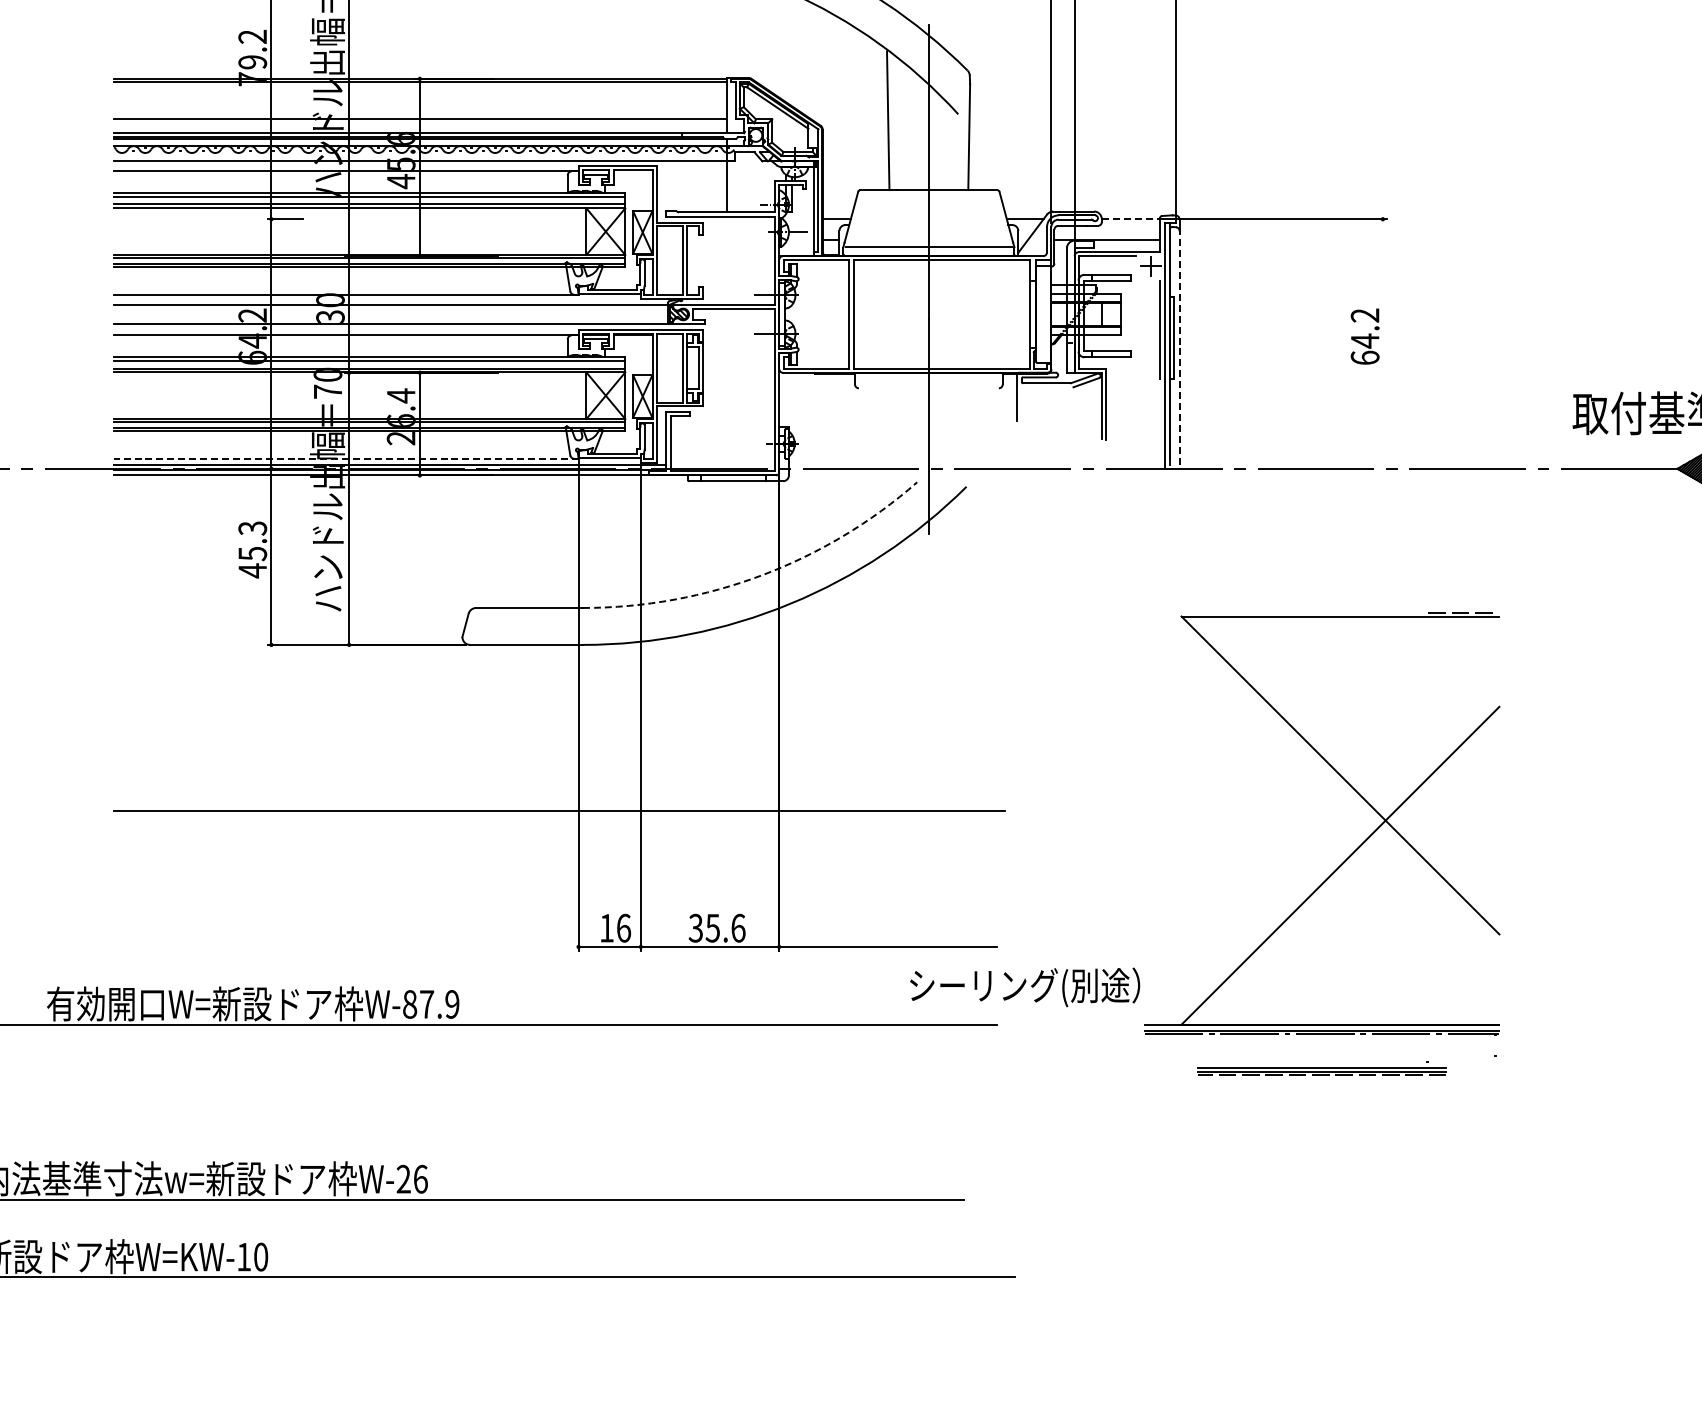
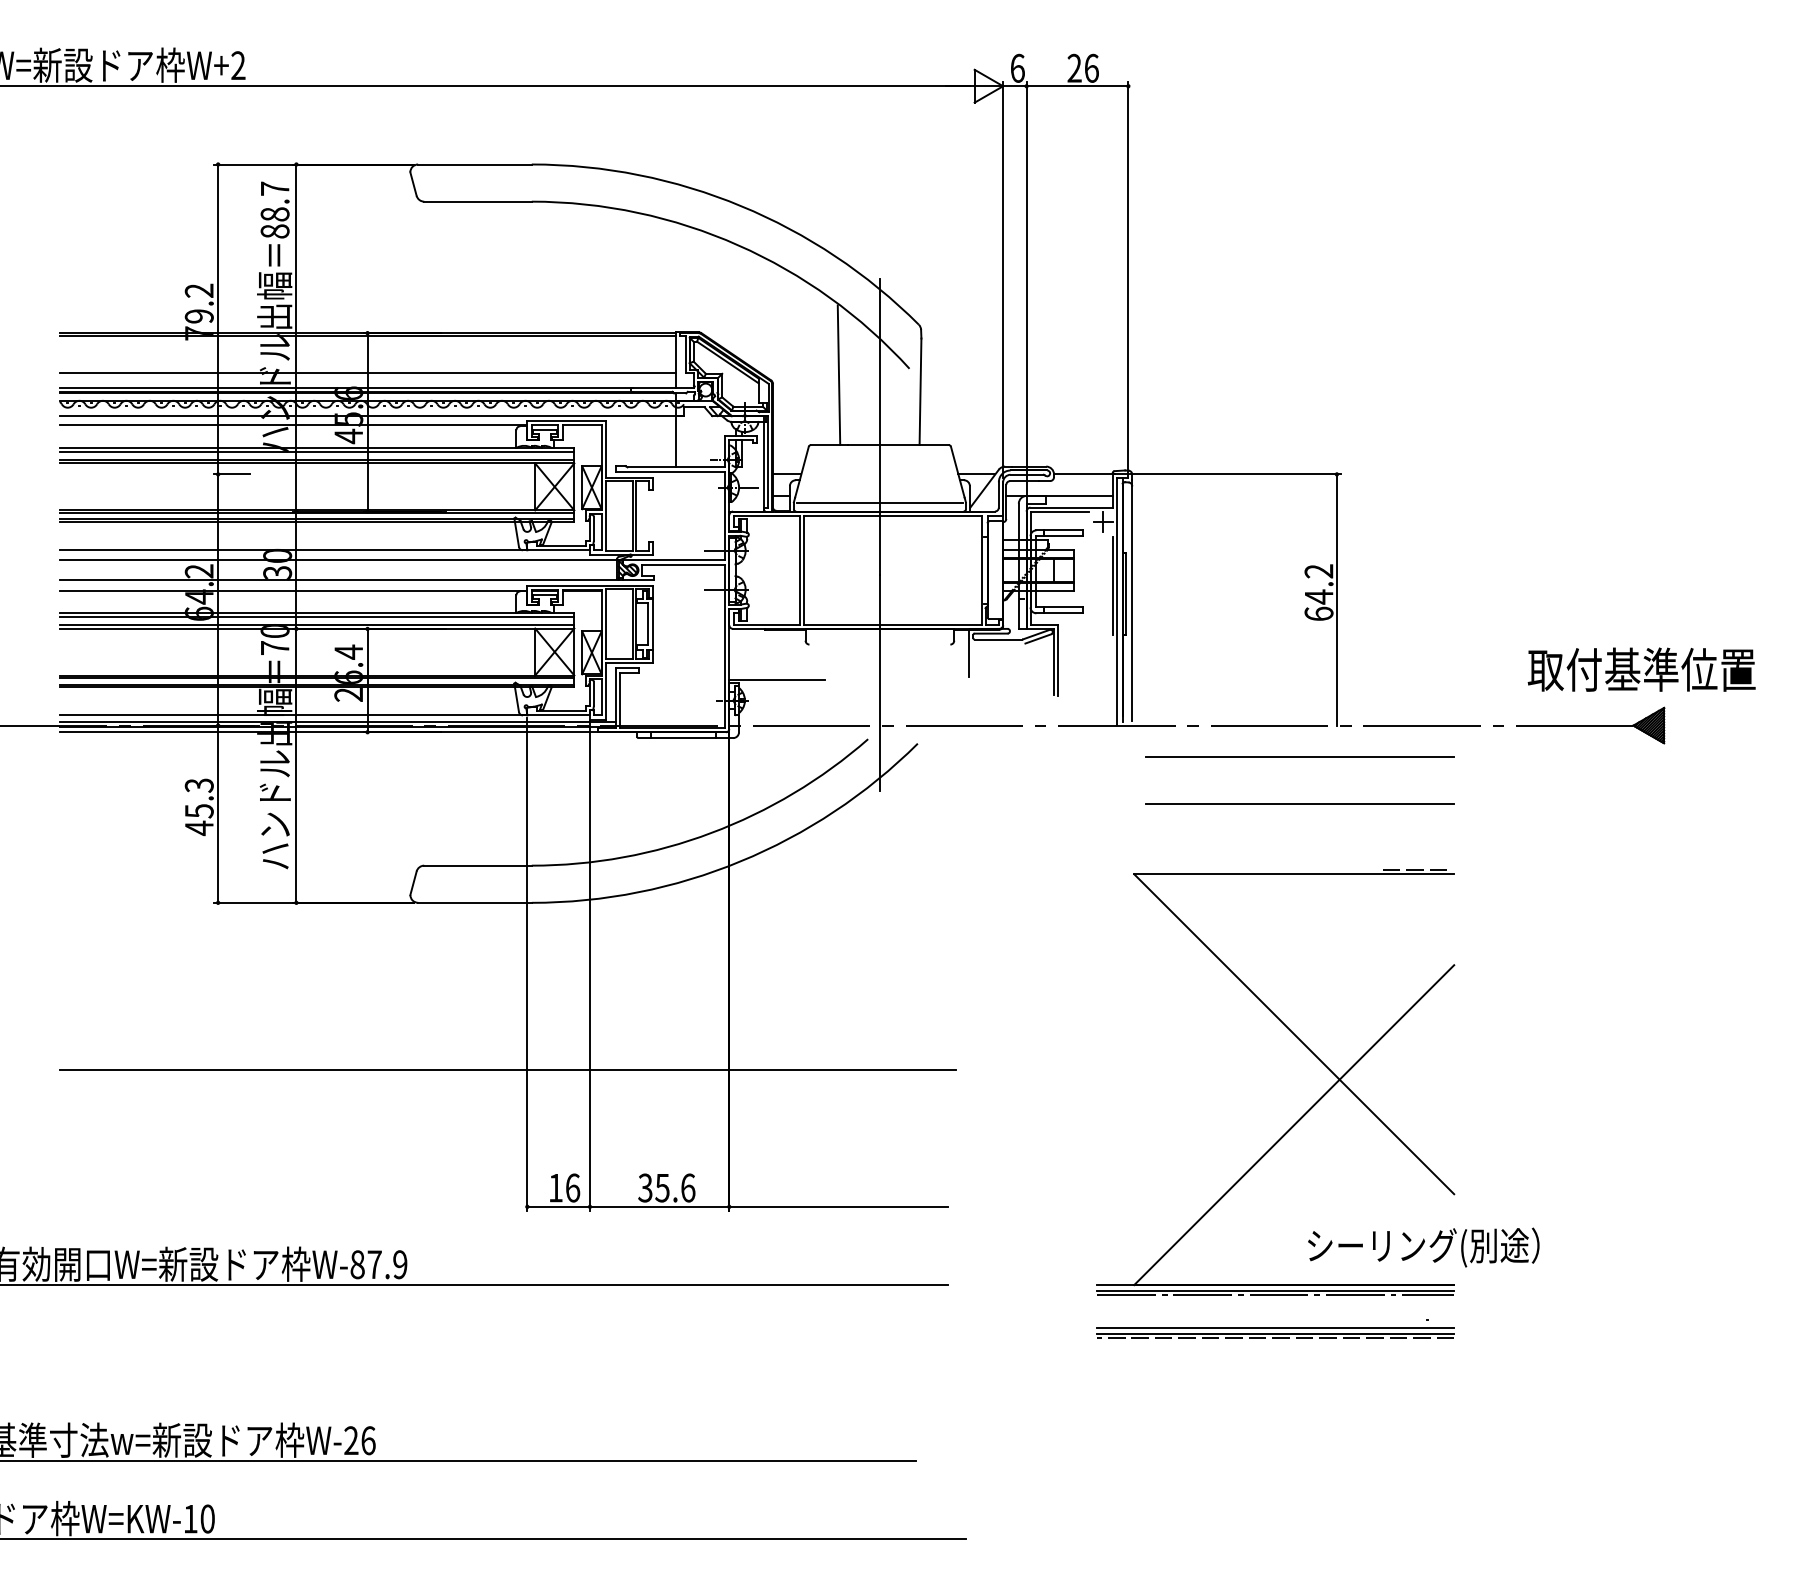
line: (1132, 219) -> (1084, 474), dashed -> solid
line: (1382, 343) -> (1336, 599), added
line: (1179, 347) -> (1132, 603), dashed -> solid
line: (827, 423) -> (777, 679), added
line: (346, 458) -> (293, 715), dashed -> solid
line: (1345, 499) -> (1299, 756), added
line: (1345, 546) -> (1299, 803), added
arc: (761, 576) -> (711, 833), dashed -> solid
text: (1024, 987) -> (1423, 1247), moved
part: (1321, 1067) -> (1275, 1328), size x1.43

